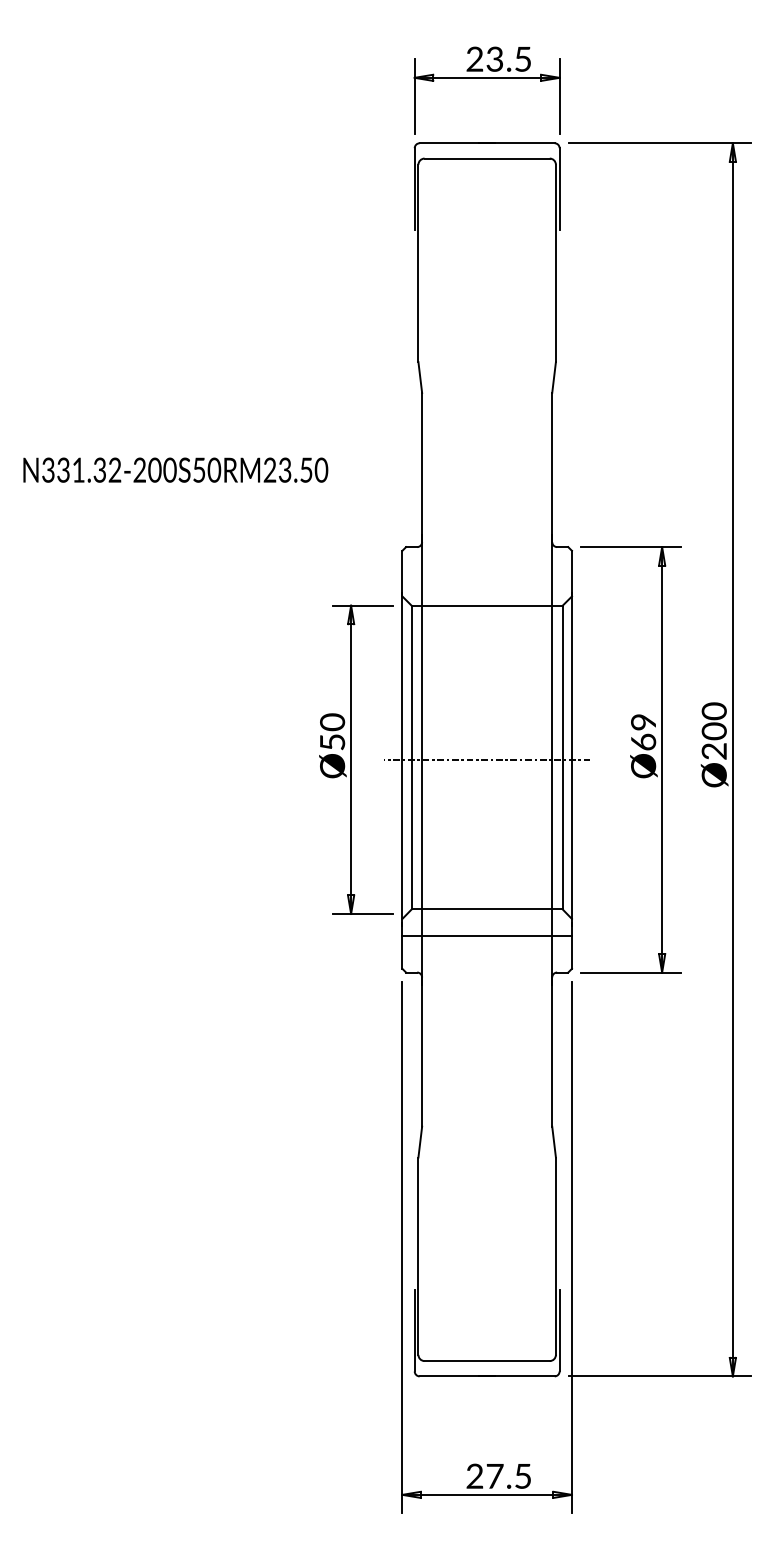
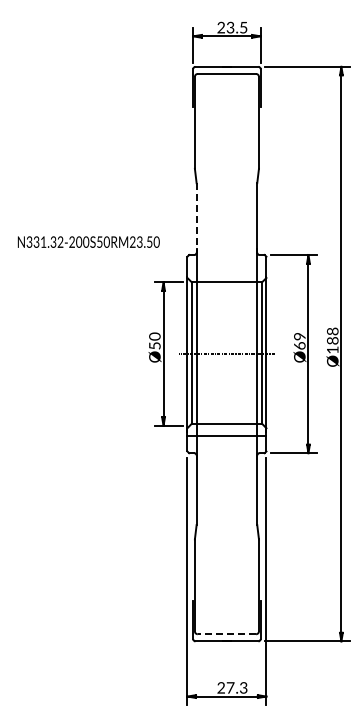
line: (421, 466) -> (196, 217), solid -> dashed
text: (175, 468) -> (88, 241), moved
text: (713, 730) -> (332, 340), Ø200 -> Ø188
line: (486, 1361) -> (226, 634), solid -> dashed
text: (522, 1475) -> (243, 687), 27.5 -> 27.3

